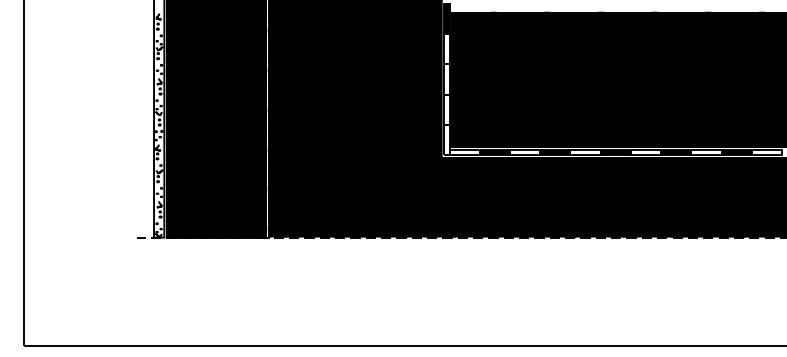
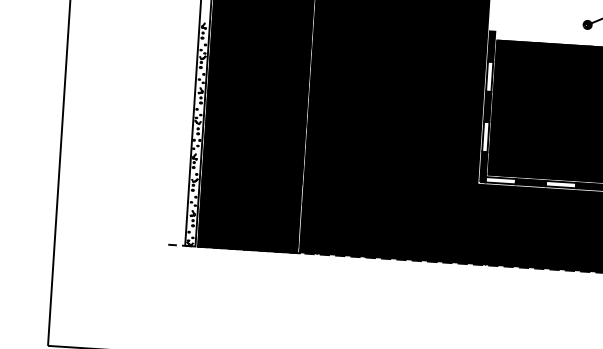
fill: (446, 79) -> (487, 106), added
fill: (446, 139) -> (483, 166), added

